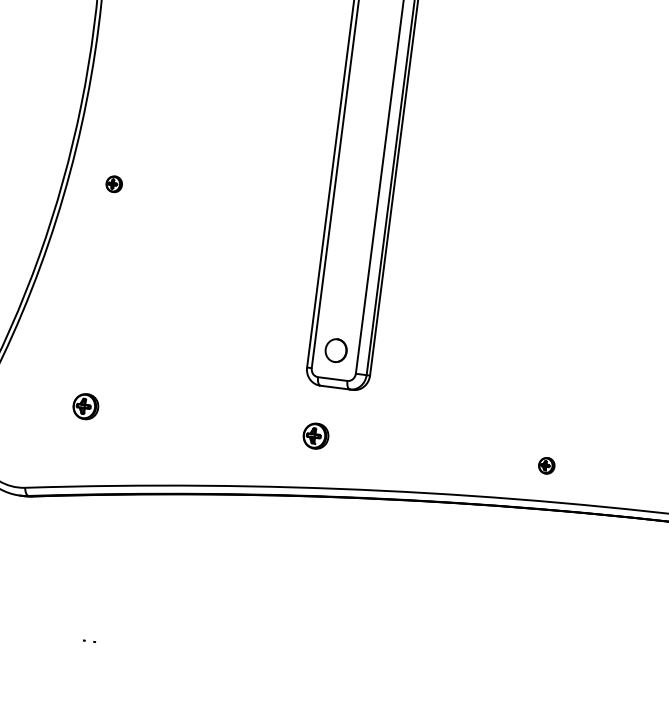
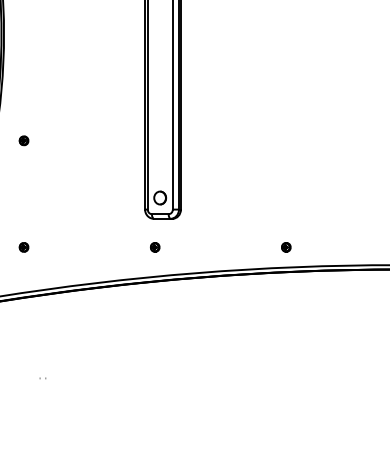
part: (113, 183) -> (23, 140), moved
part: (84, 406) -> (23, 247), size x0.62
part: (316, 436) -> (155, 247), size x0.62

